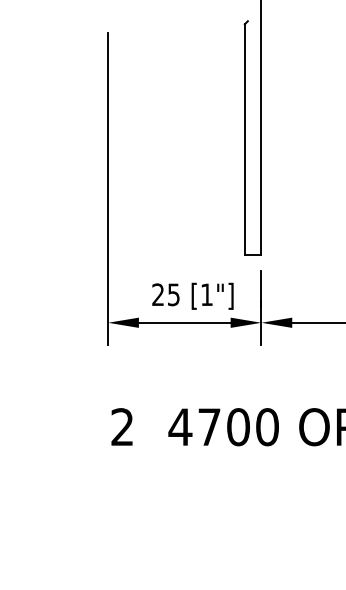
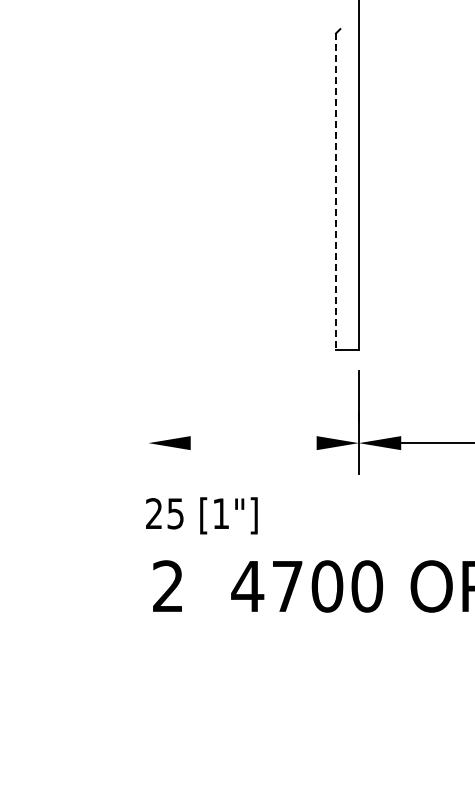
line: (245, 140) -> (336, 192), solid -> dashed
line: (108, 189) -> (148, 259), removed
text: (192, 296) -> (201, 515), moved
line: (184, 323) -> (253, 443), removed

